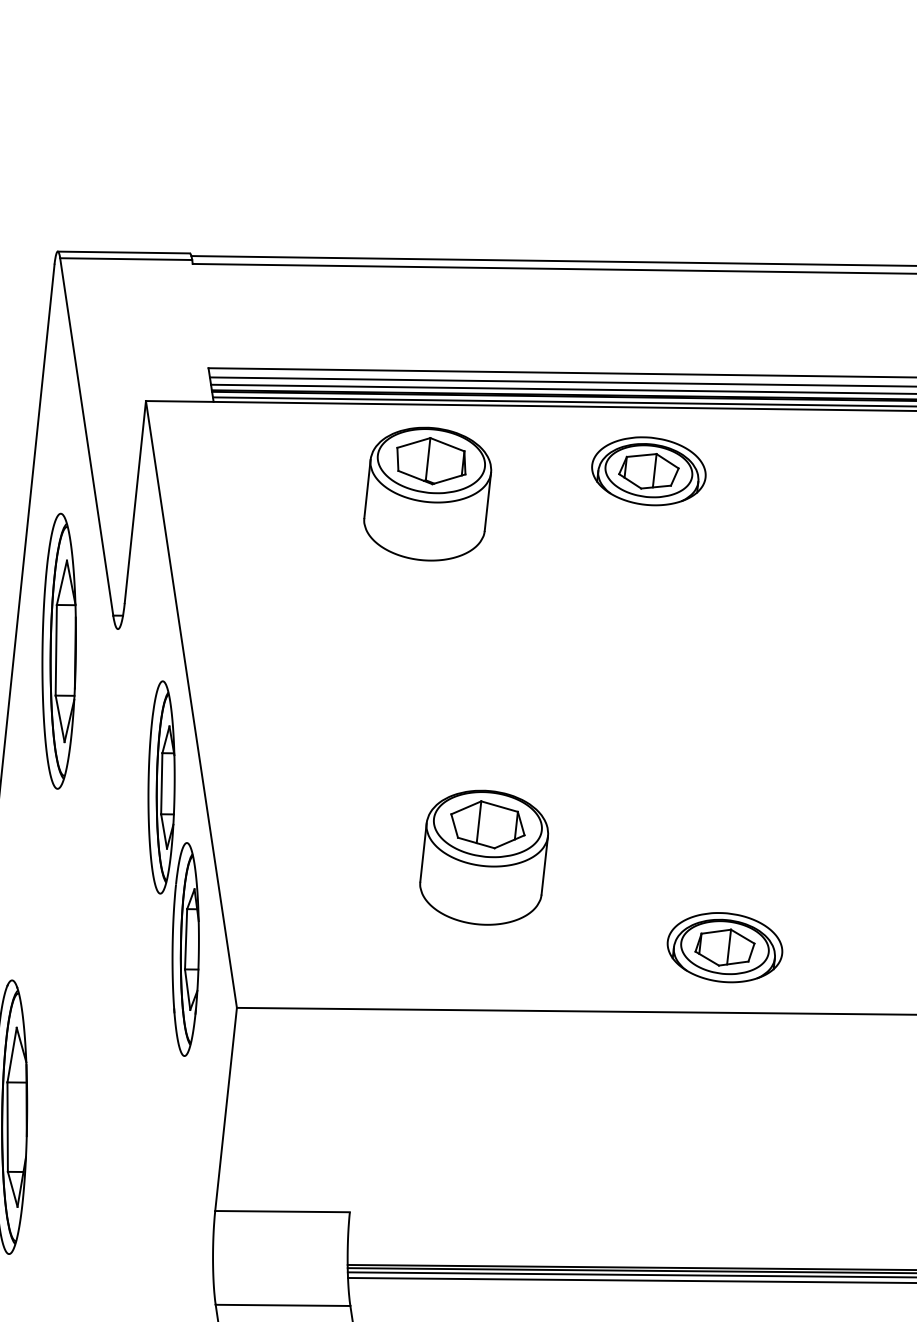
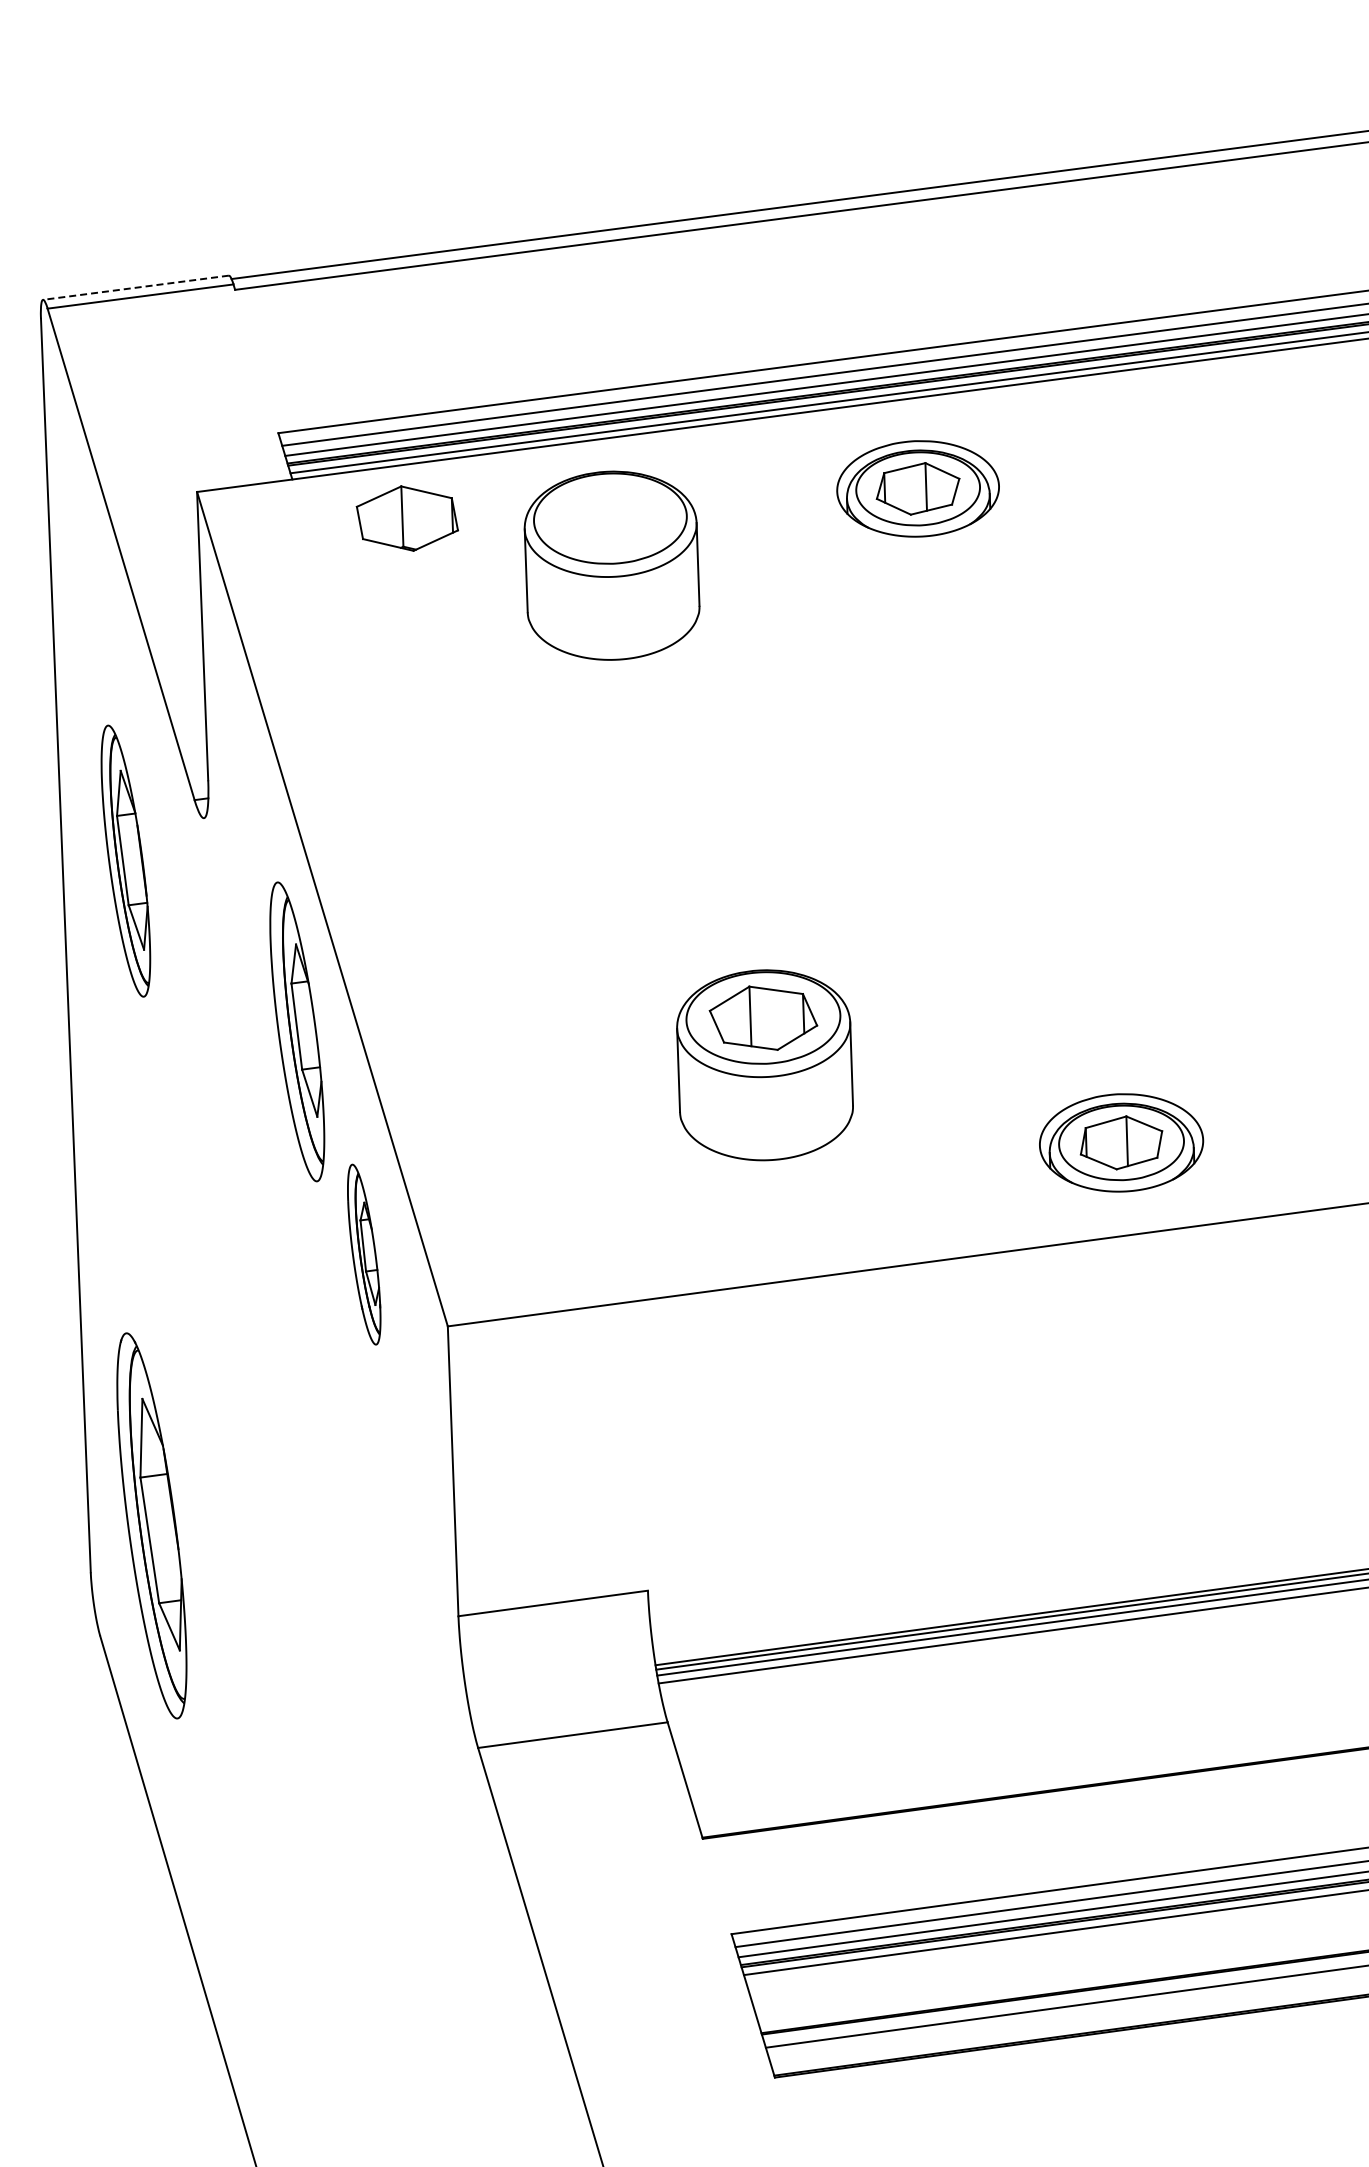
line: (123, 252) -> (135, 287), solid -> dashed
part: (430, 460) -> (406, 518), moved
part: (59, 650) -> (125, 860), size x0.7
part: (186, 949) -> (364, 1254), size x0.6

